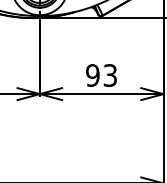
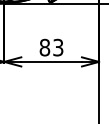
text: (92, 75) -> (44, 47), 93 -> 83

